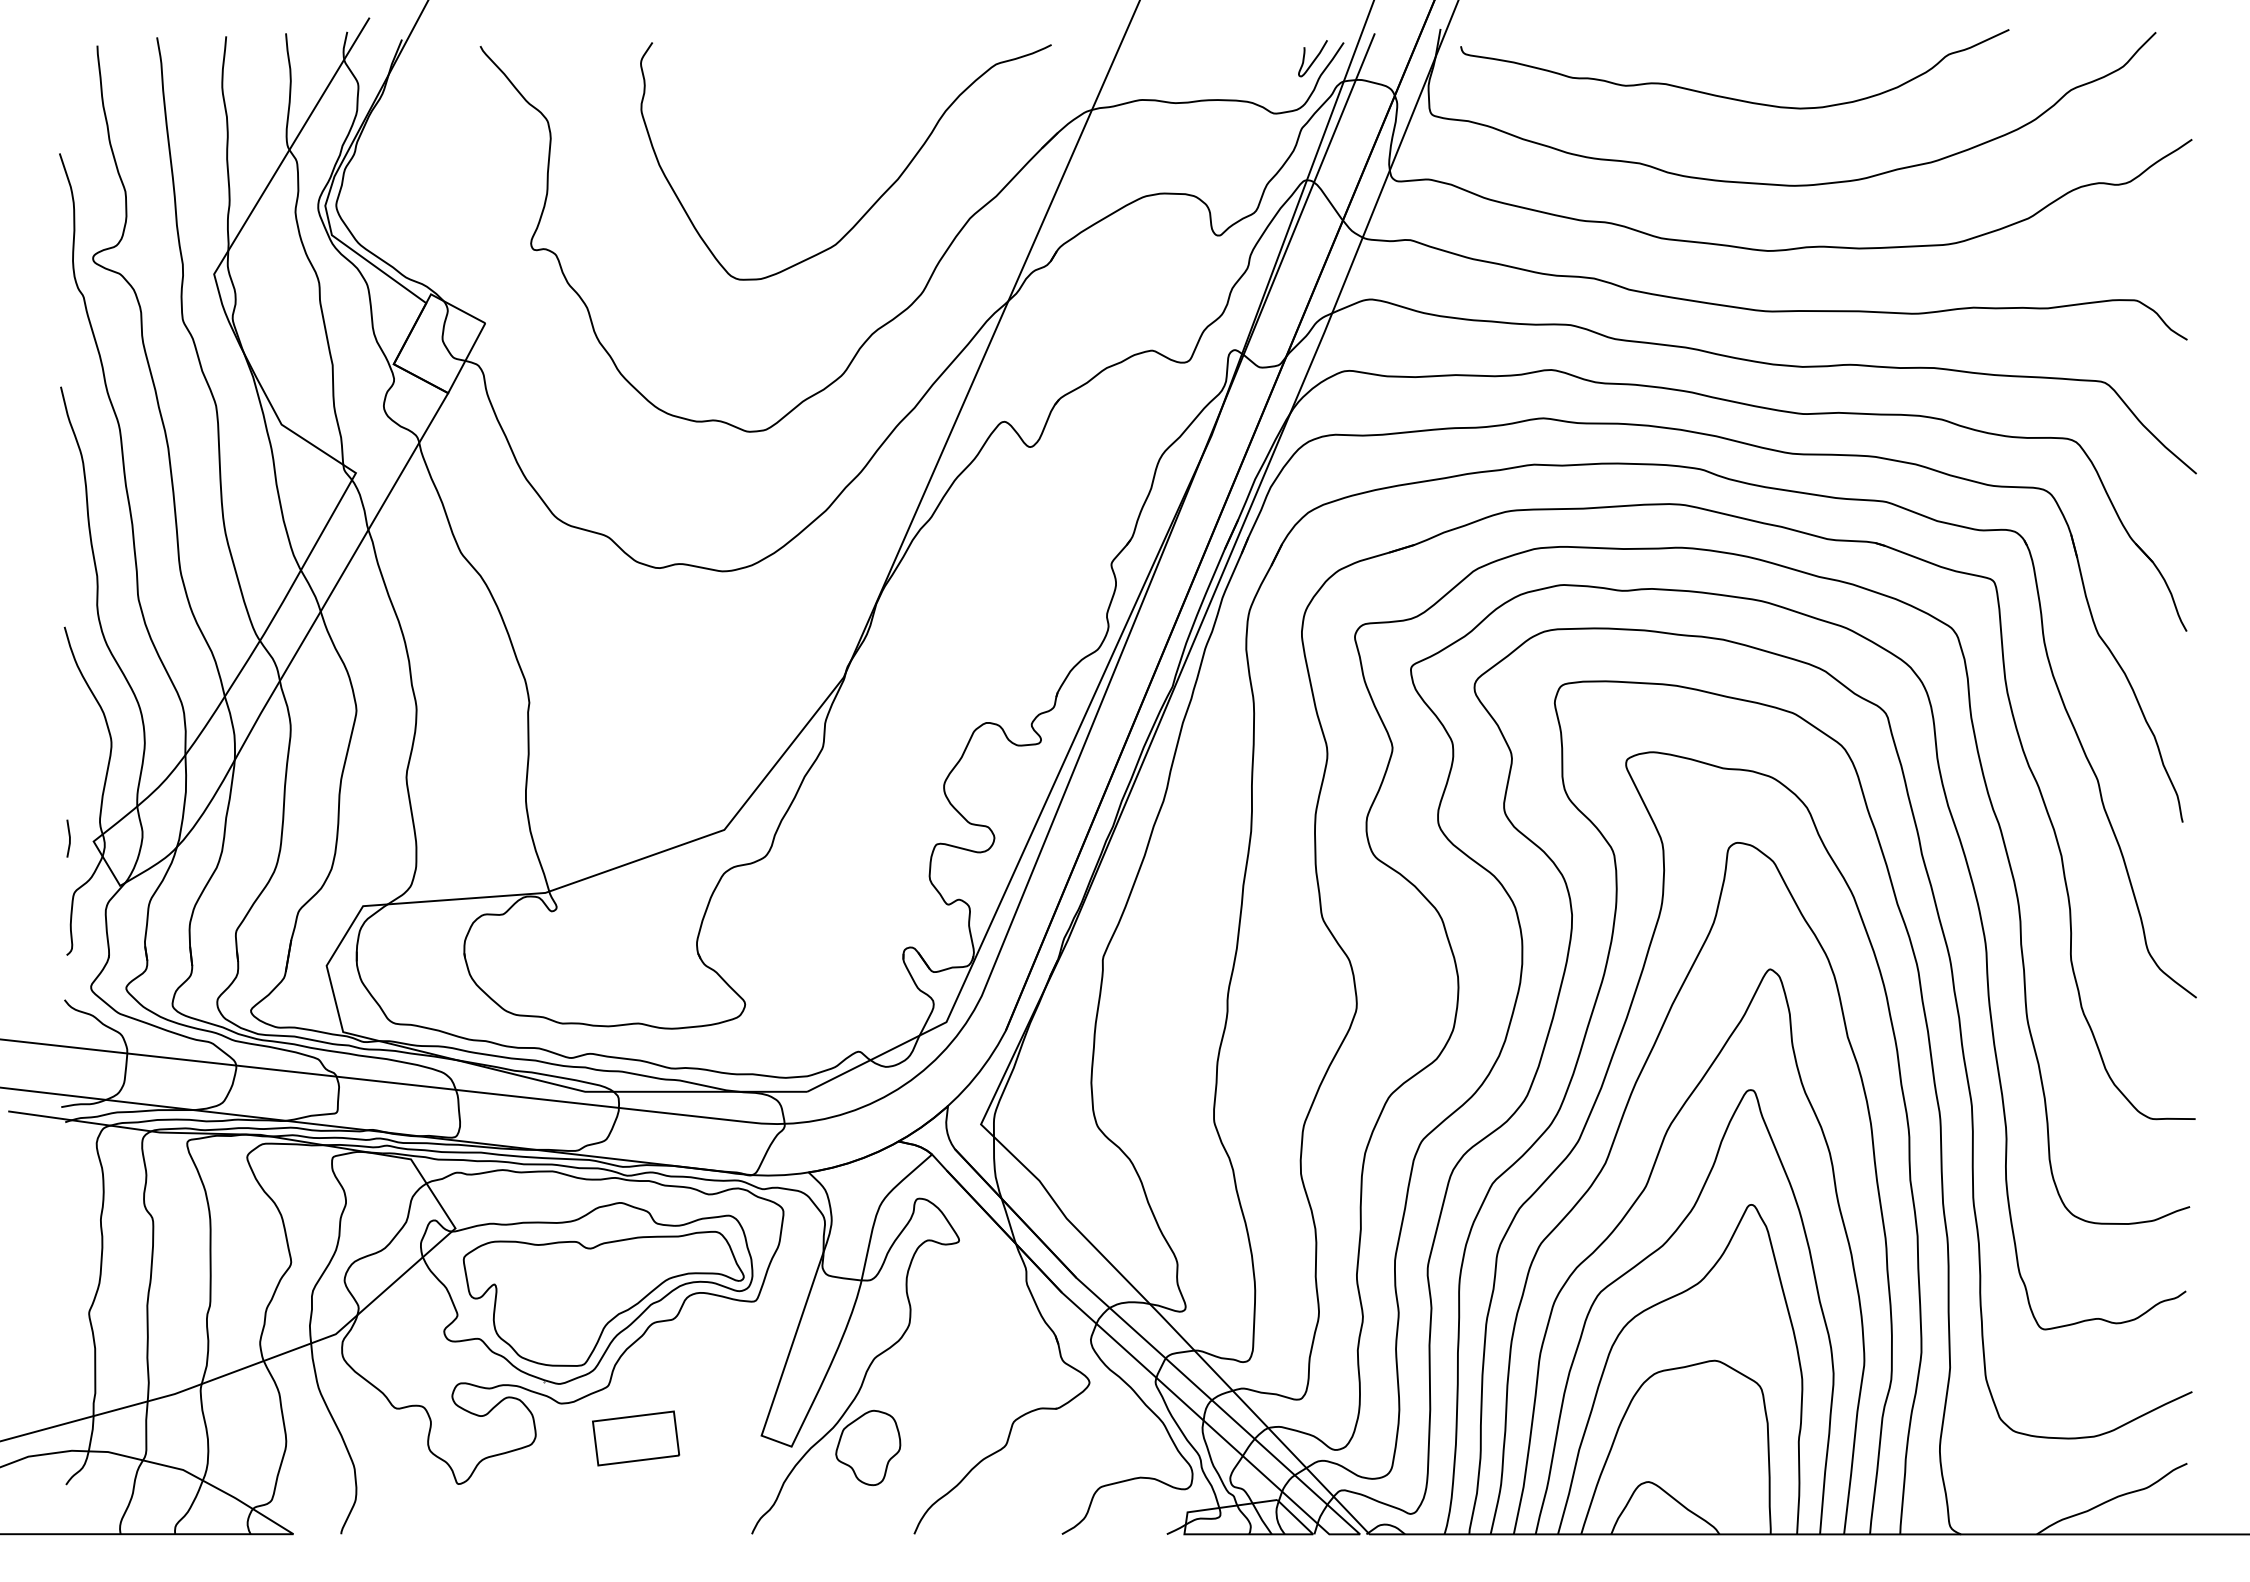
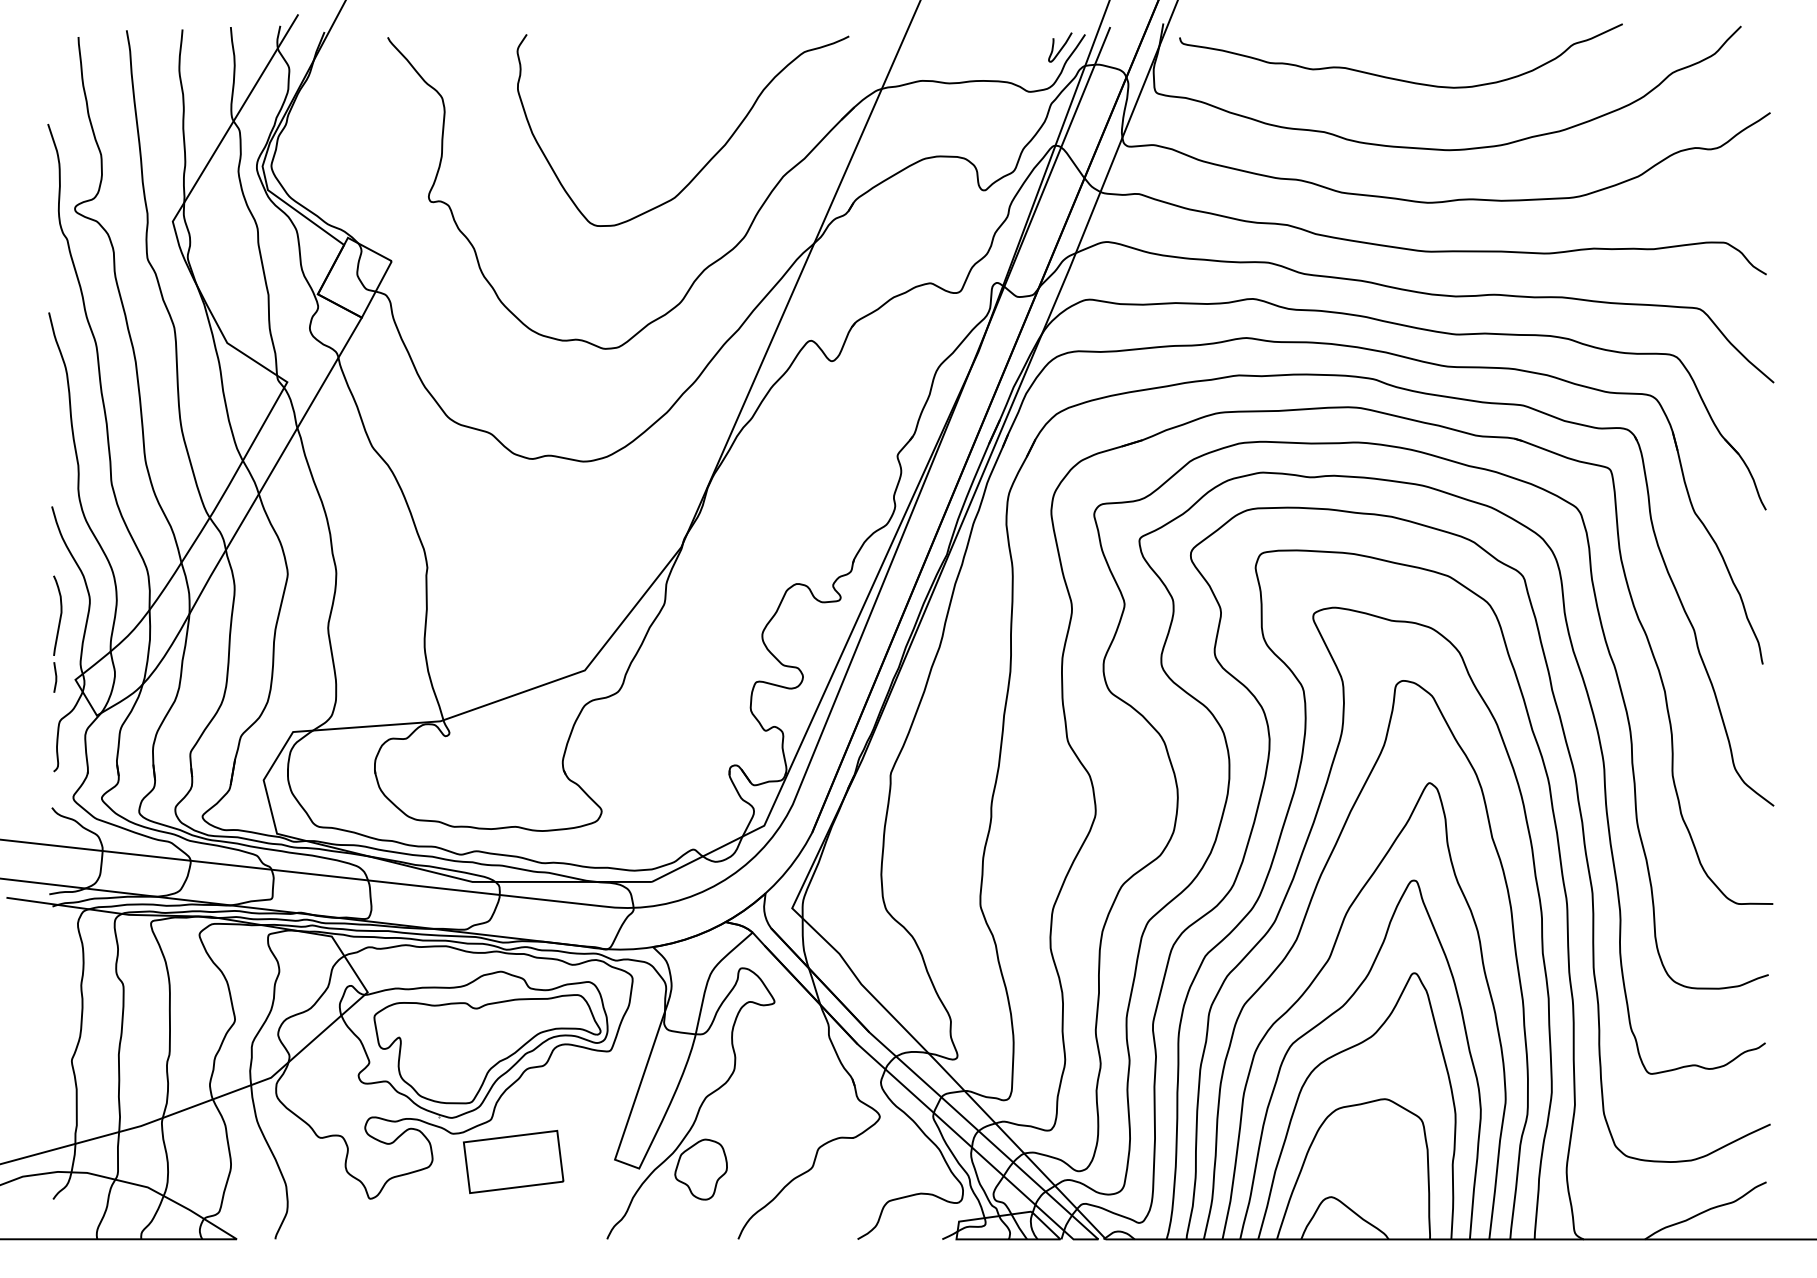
curve: (74, 761) -> (60, 615), added
part: (635, 1438) -> (513, 1161), size x1.43

